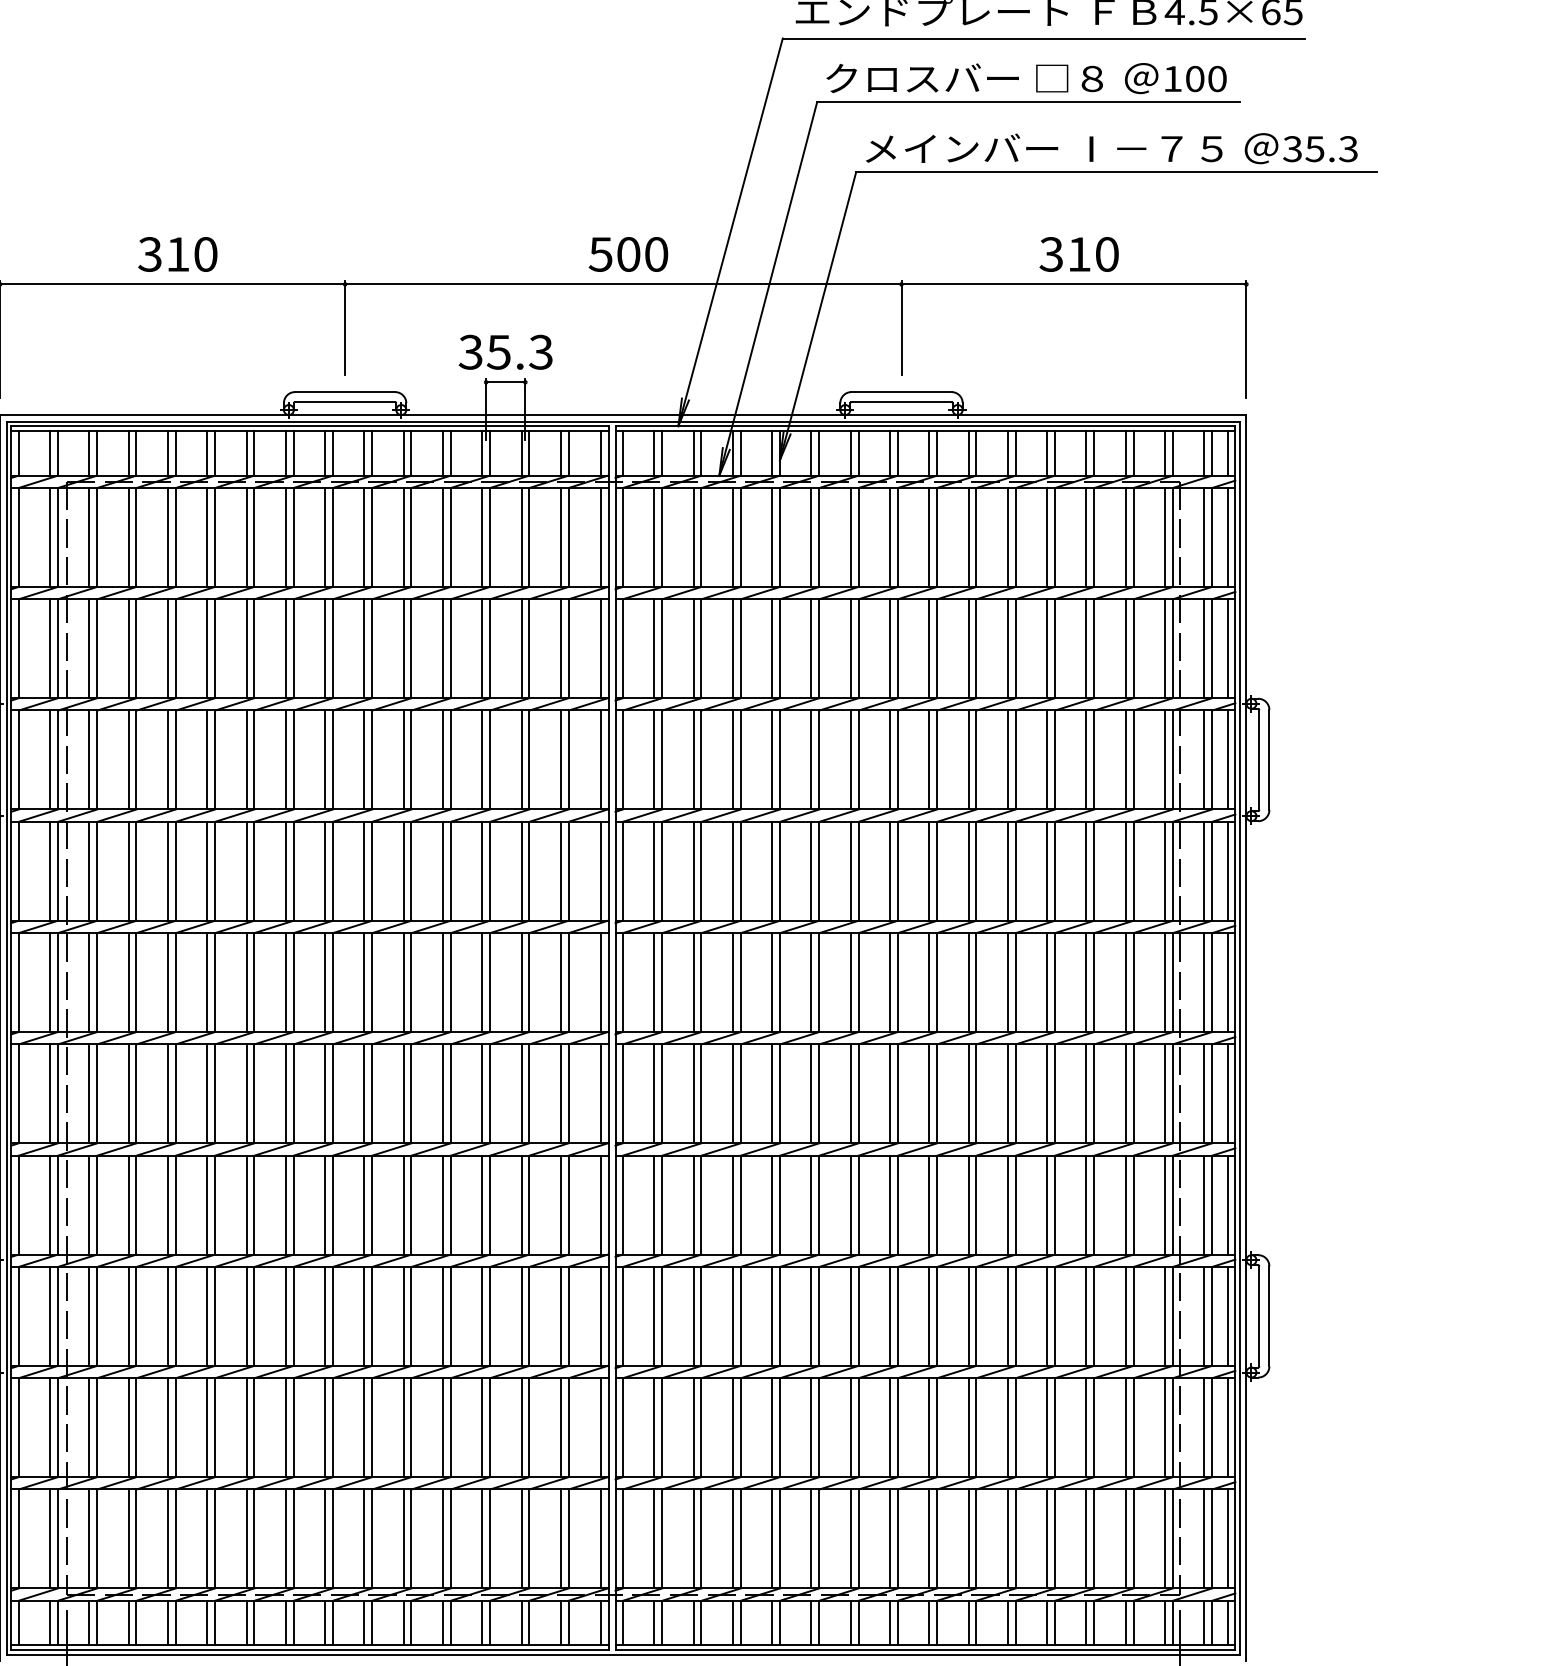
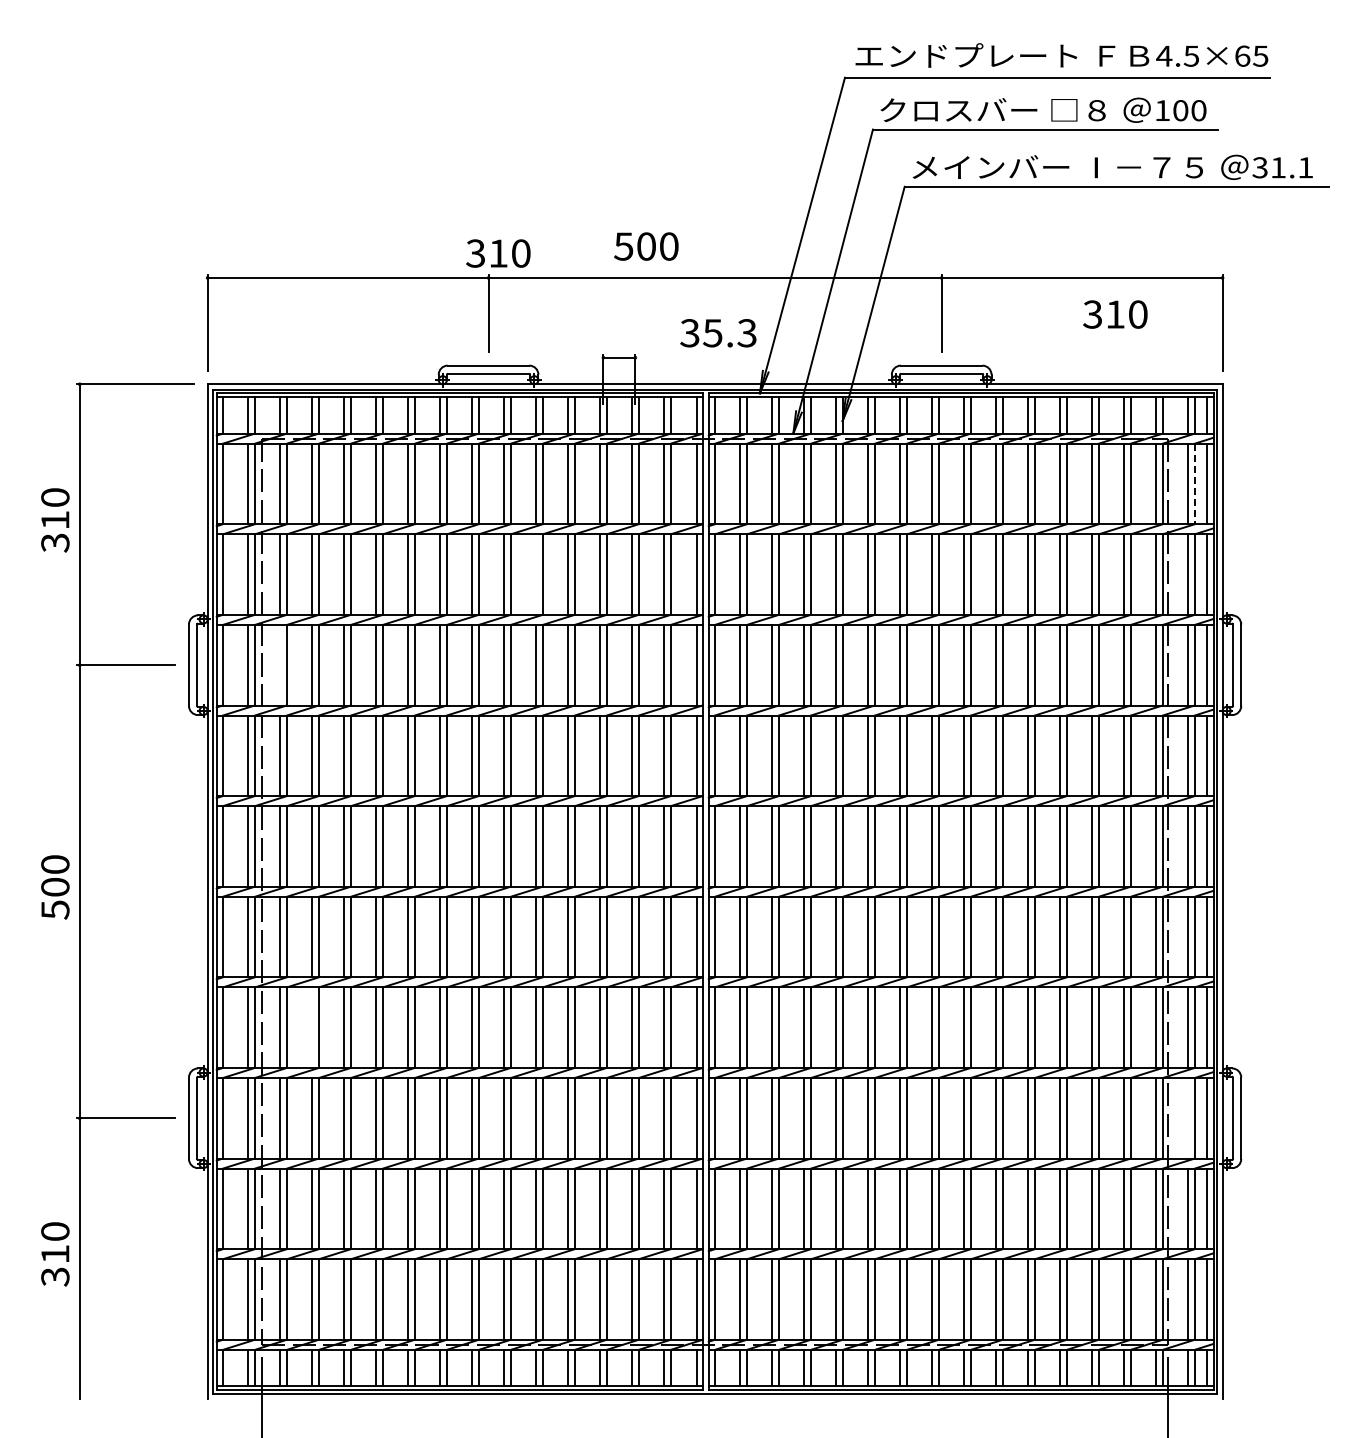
text: (1331, 148) -> (1291, 167), 35.3 -> 31.1
text: (178, 254) -> (498, 253), moved
text: (628, 254) -> (646, 246), moved
text: (1079, 254) -> (1115, 314), moved
text: (505, 352) -> (718, 333), moved
line: (1211, 538) -> (1194, 484), solid -> dashed
line: (403, 648) -> (536, 574), removed
line: (89, 759) -> (280, 664), removed
line: (128, 1204) -> (312, 1027), removed
line: (1204, 1315) -> (1188, 1117), removed

